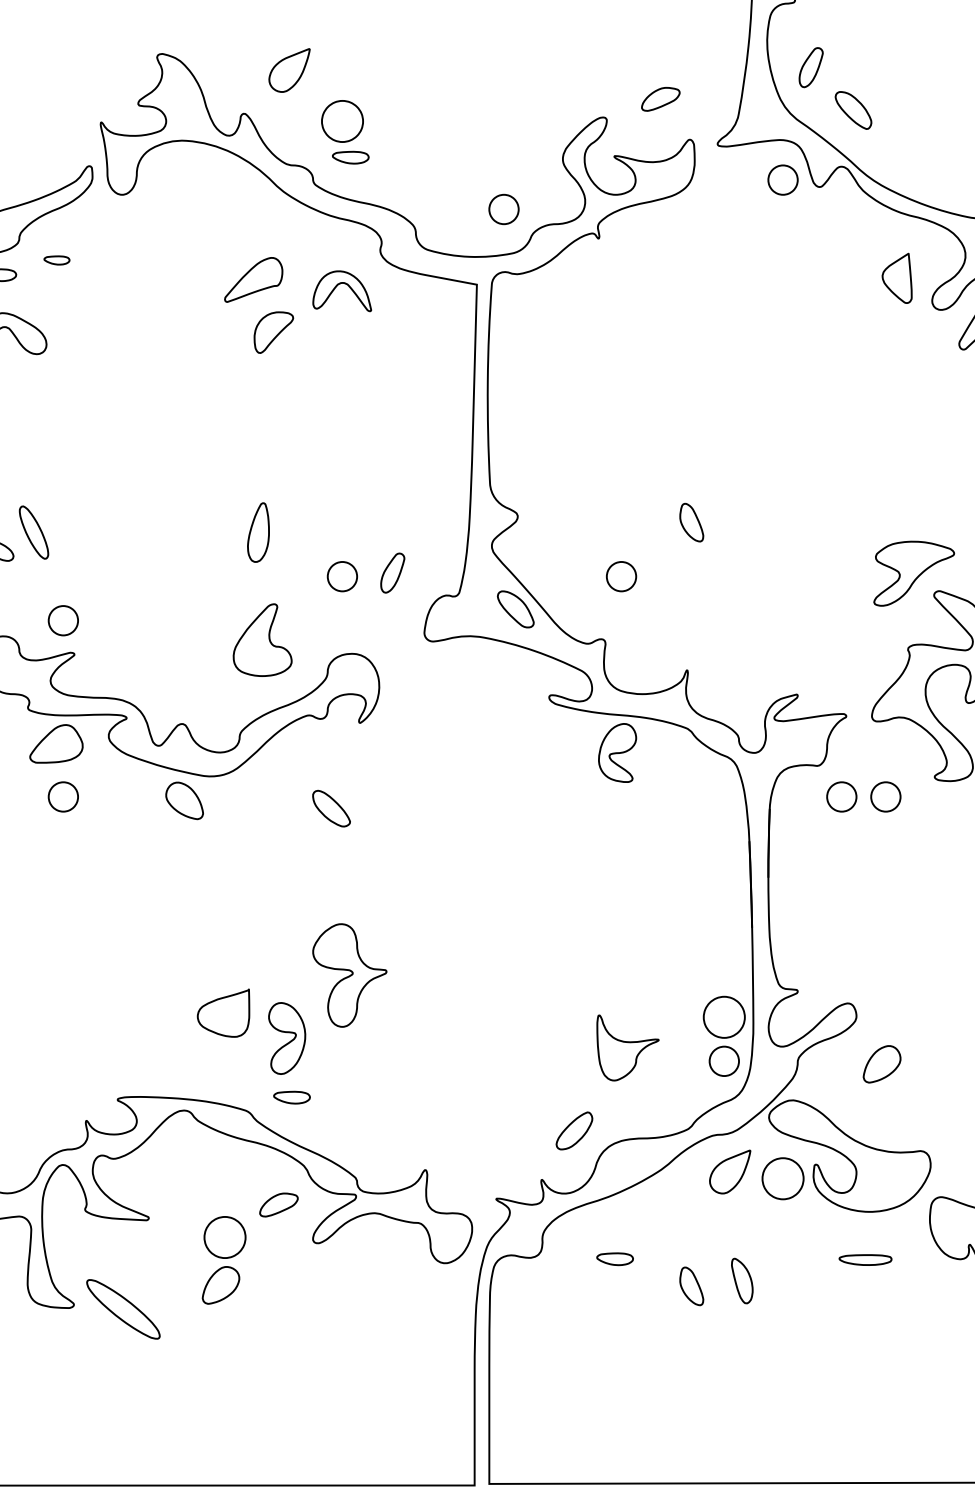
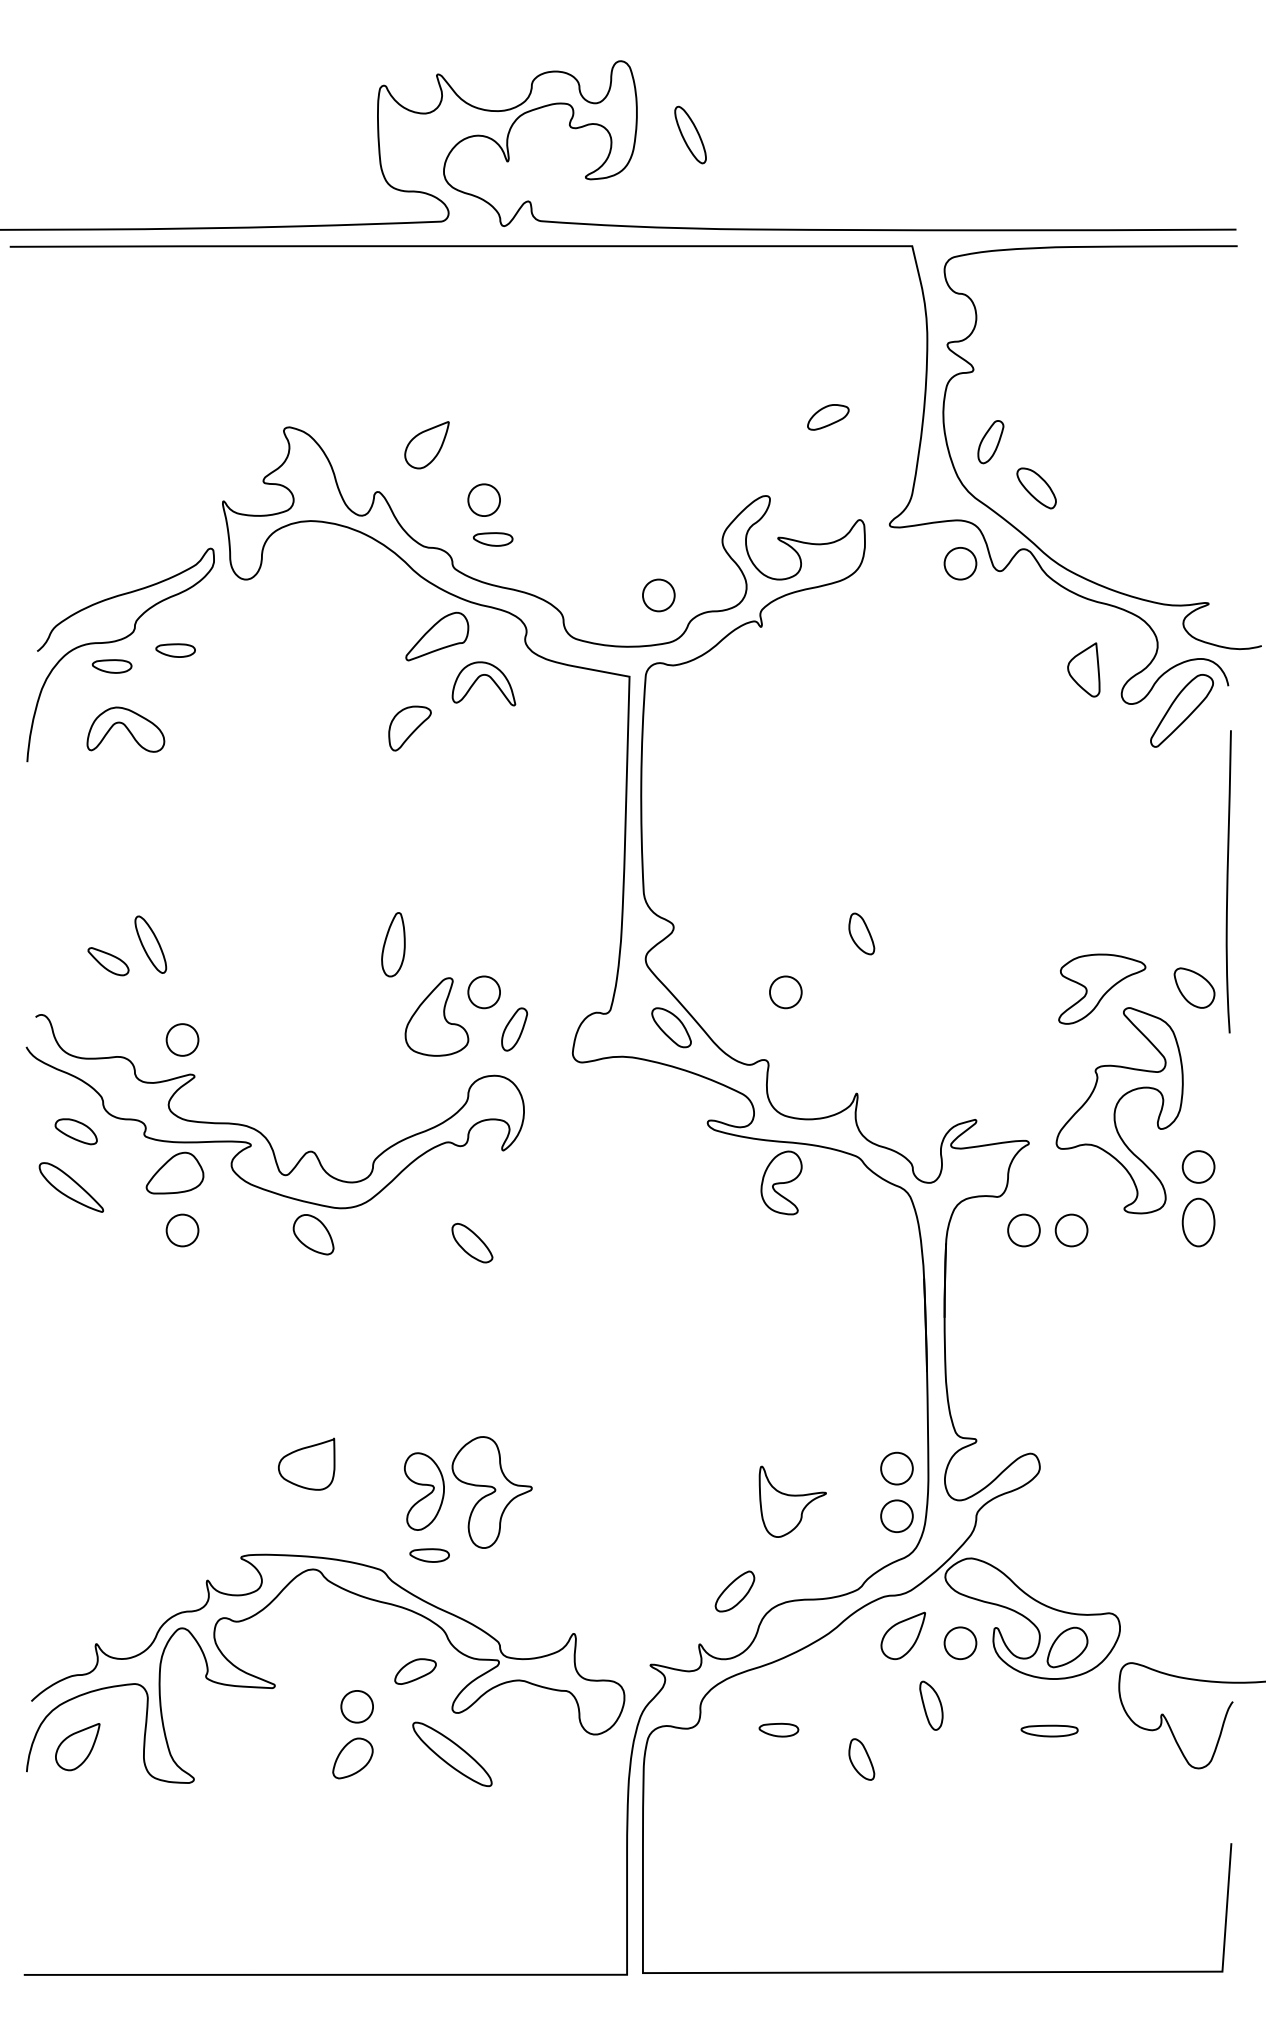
part: (660, 99) -> (828, 417), moved
part: (341, 120) -> (483, 499), size x0.71
part: (56, 260) -> (175, 650), size x1.43
part: (253, 279) -> (437, 636), moved
part: (392, 573) -> (514, 1029), moved
part: (262, 639) -> (436, 1016), moved
part: (349, 975) -> (491, 1492), moved
part: (223, 1012) -> (306, 1463), moved
part: (723, 1017) -> (896, 1468), size x0.71
part: (882, 1064) -> (1067, 1647), moved
part: (783, 1179) -> (960, 1643), size x0.71
part: (224, 1237) -> (356, 1706), size x0.71
part: (742, 1280) -> (931, 1705), moved
part: (123, 1308) -> (452, 1753), moved

